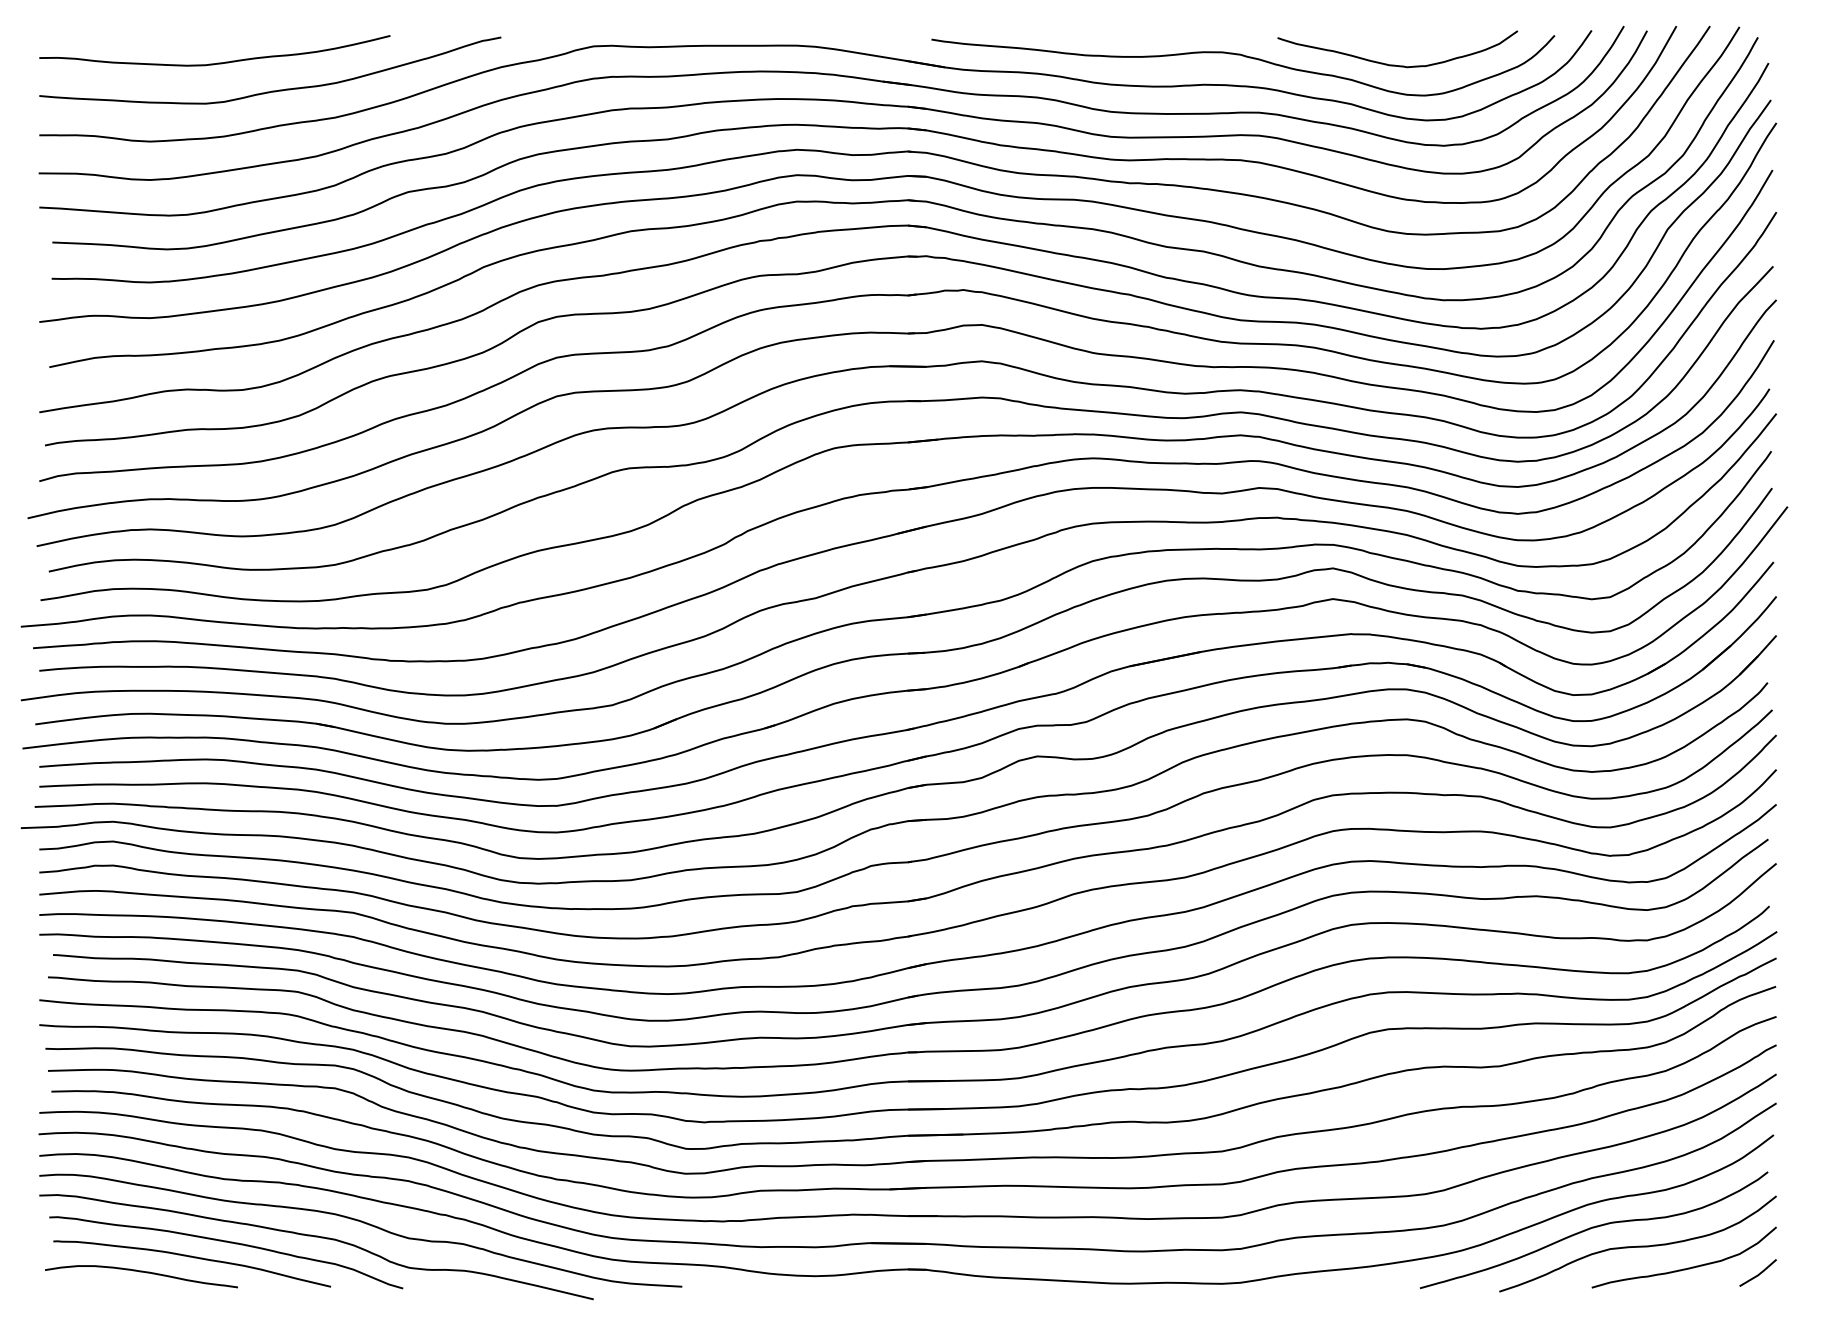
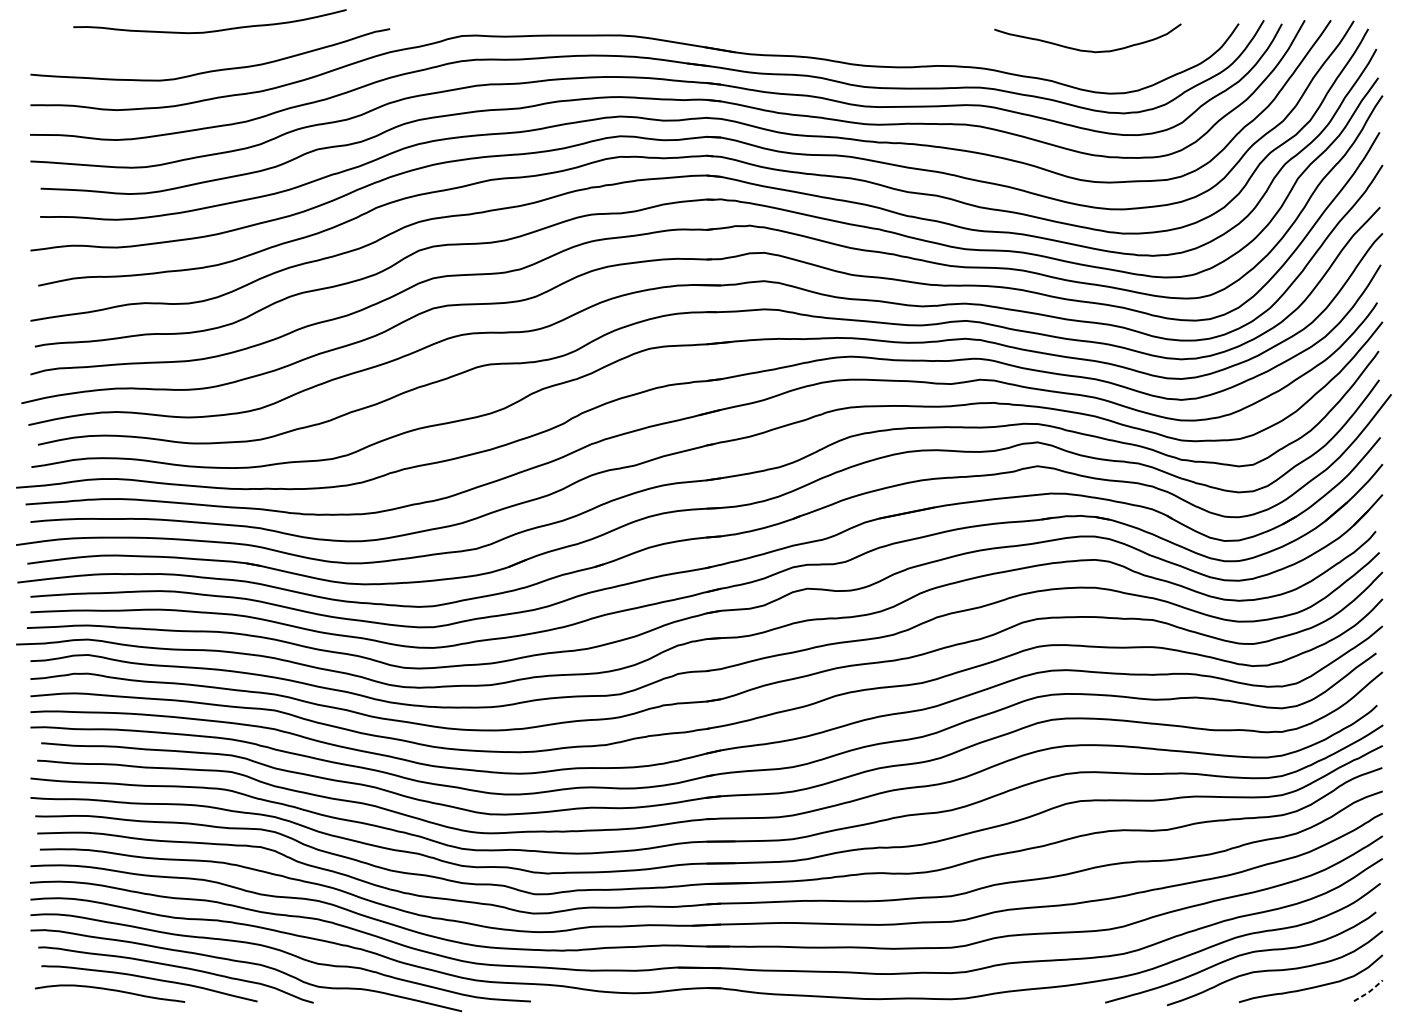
curve: (1245, 57) -> (969, 44), removed
curve: (217, 62) -> (211, 30), moved
line: (1759, 1274) -> (1369, 991), solid -> dashed

